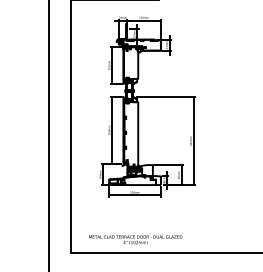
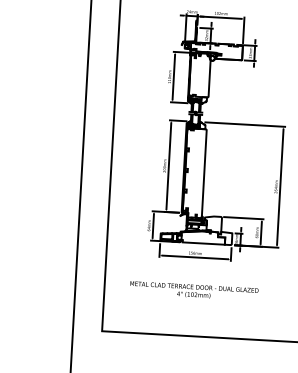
text: (135, 239) -> (193, 290), moved

